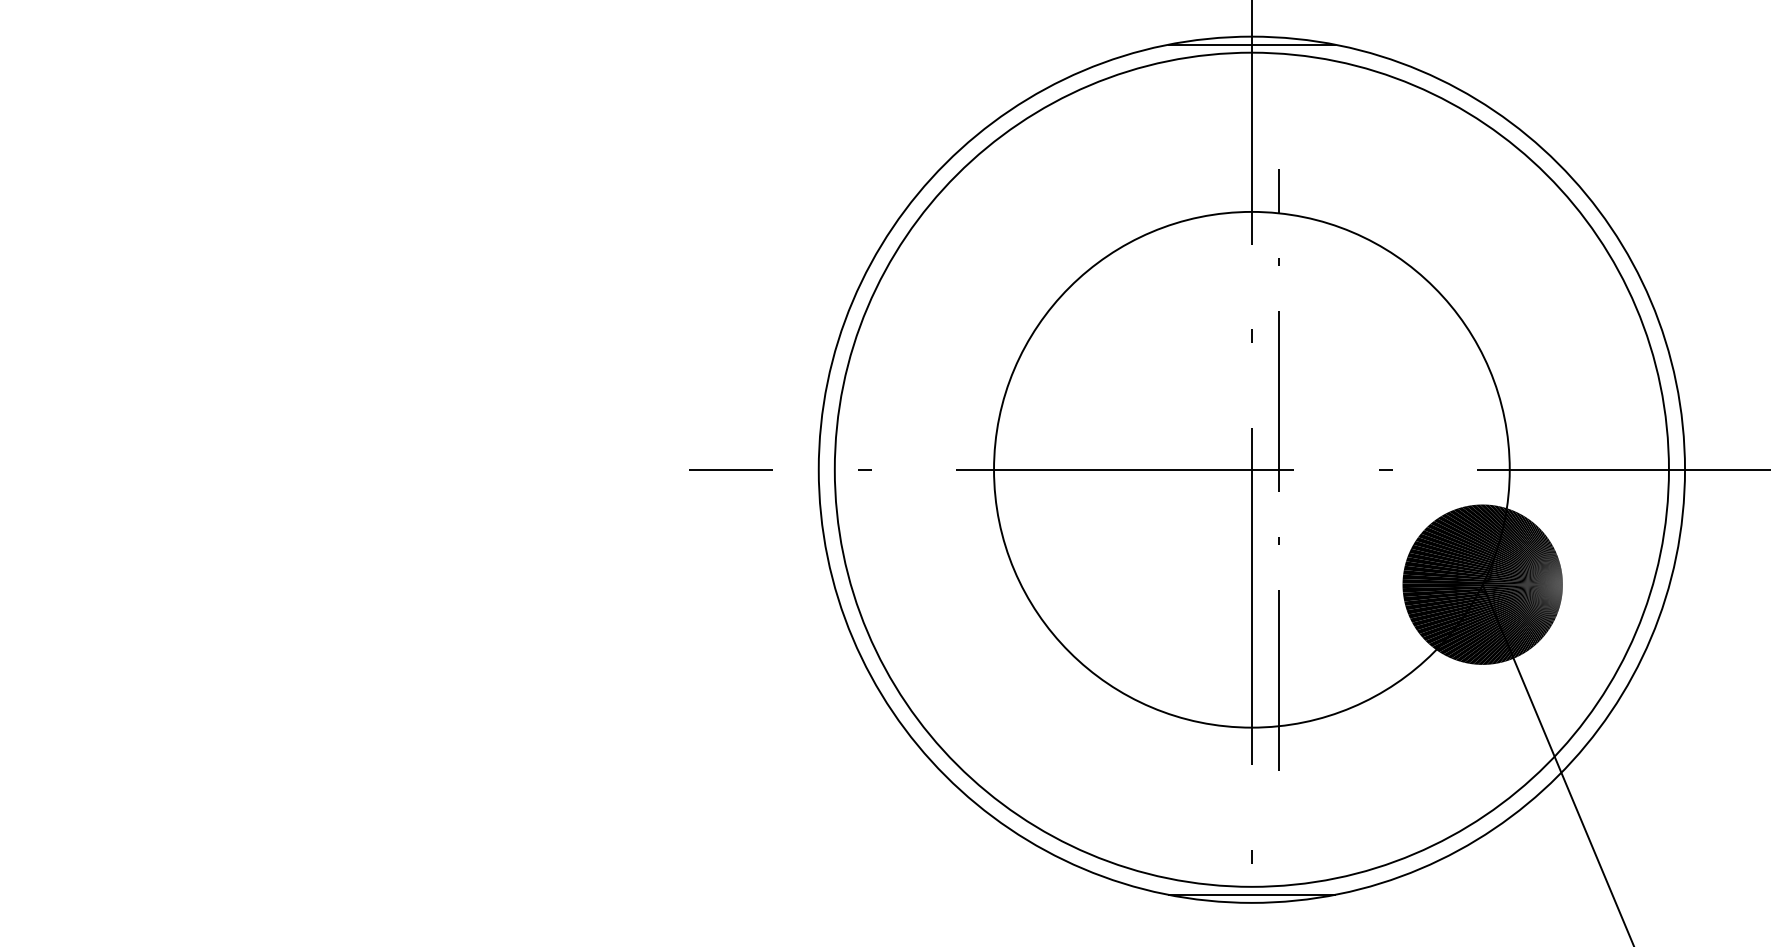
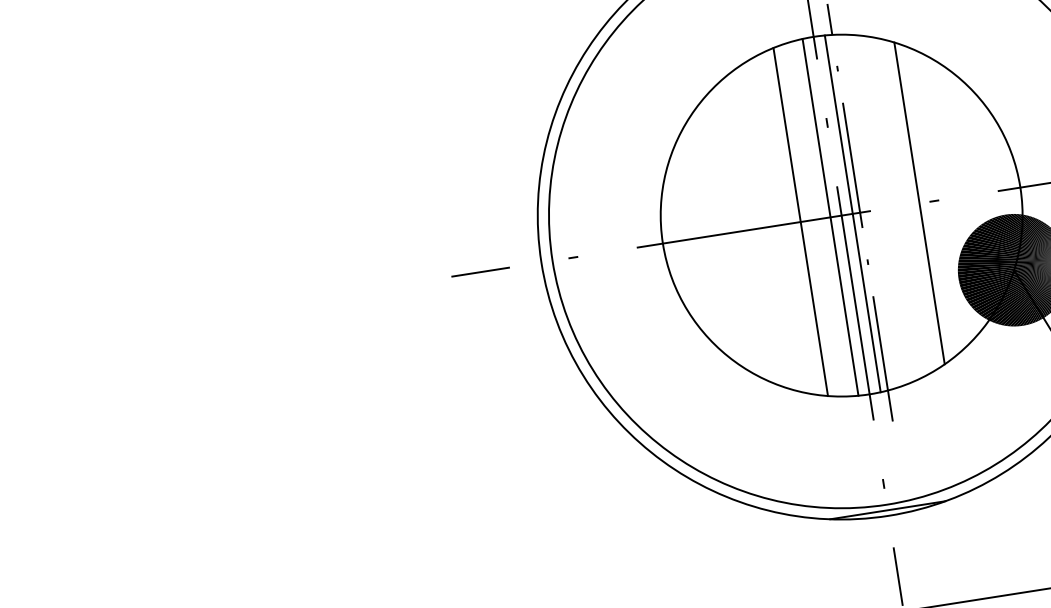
line: (1192, 469) -> (800, 221), added
line: (1235, 469) -> (830, 217), added
line: (1267, 469) -> (852, 213), added
line: (1364, 469) -> (919, 203), added

